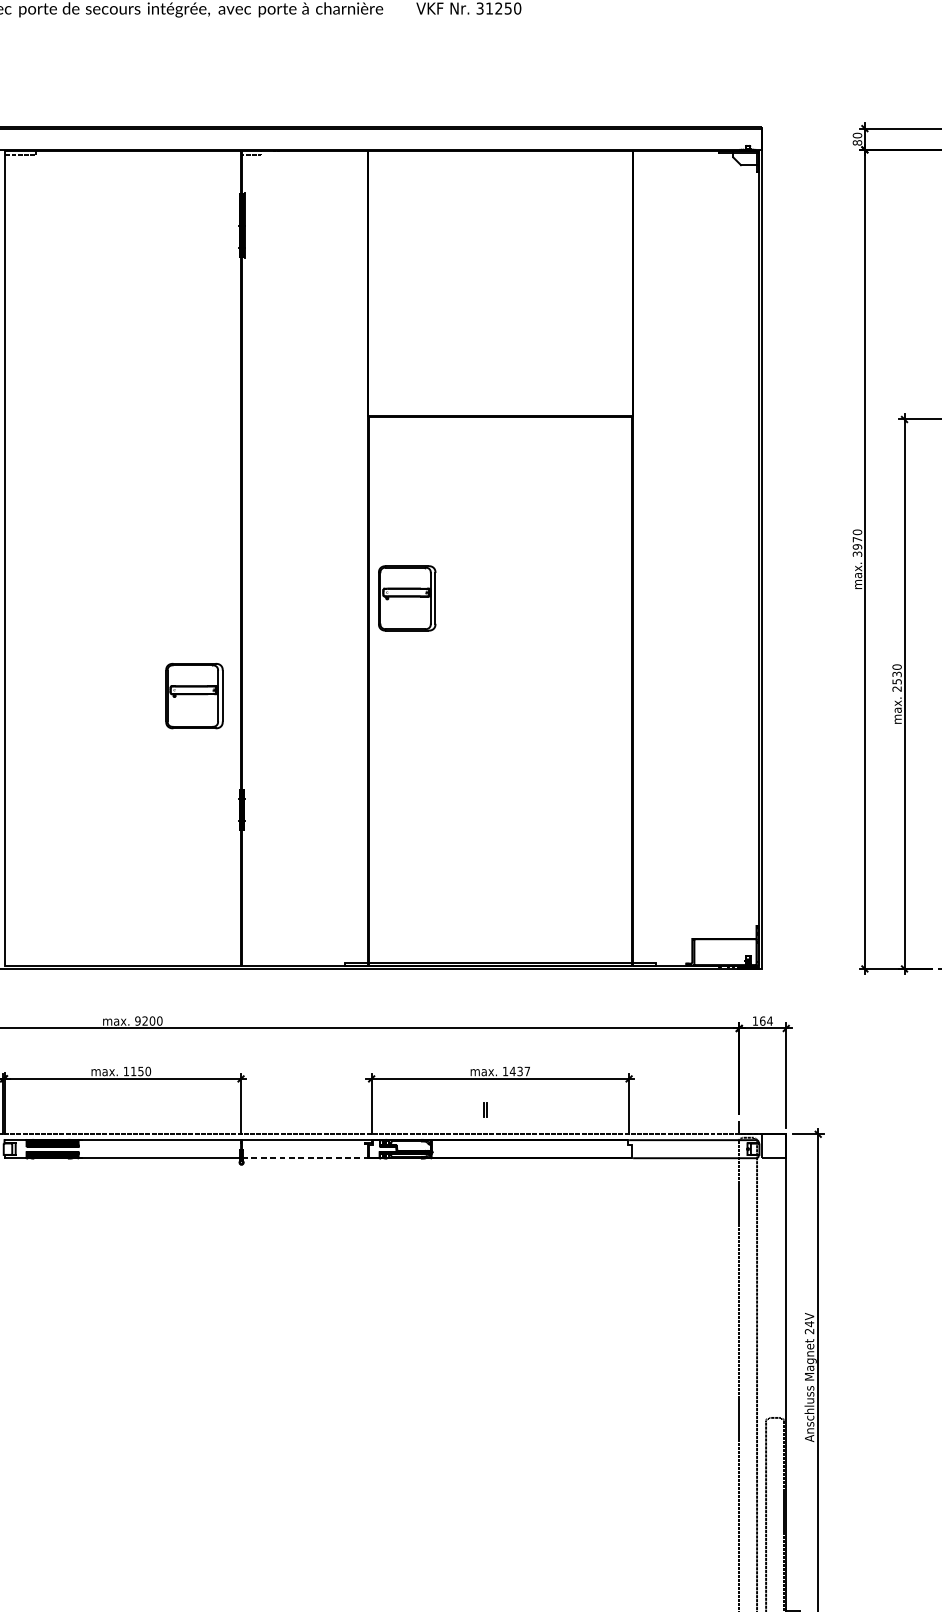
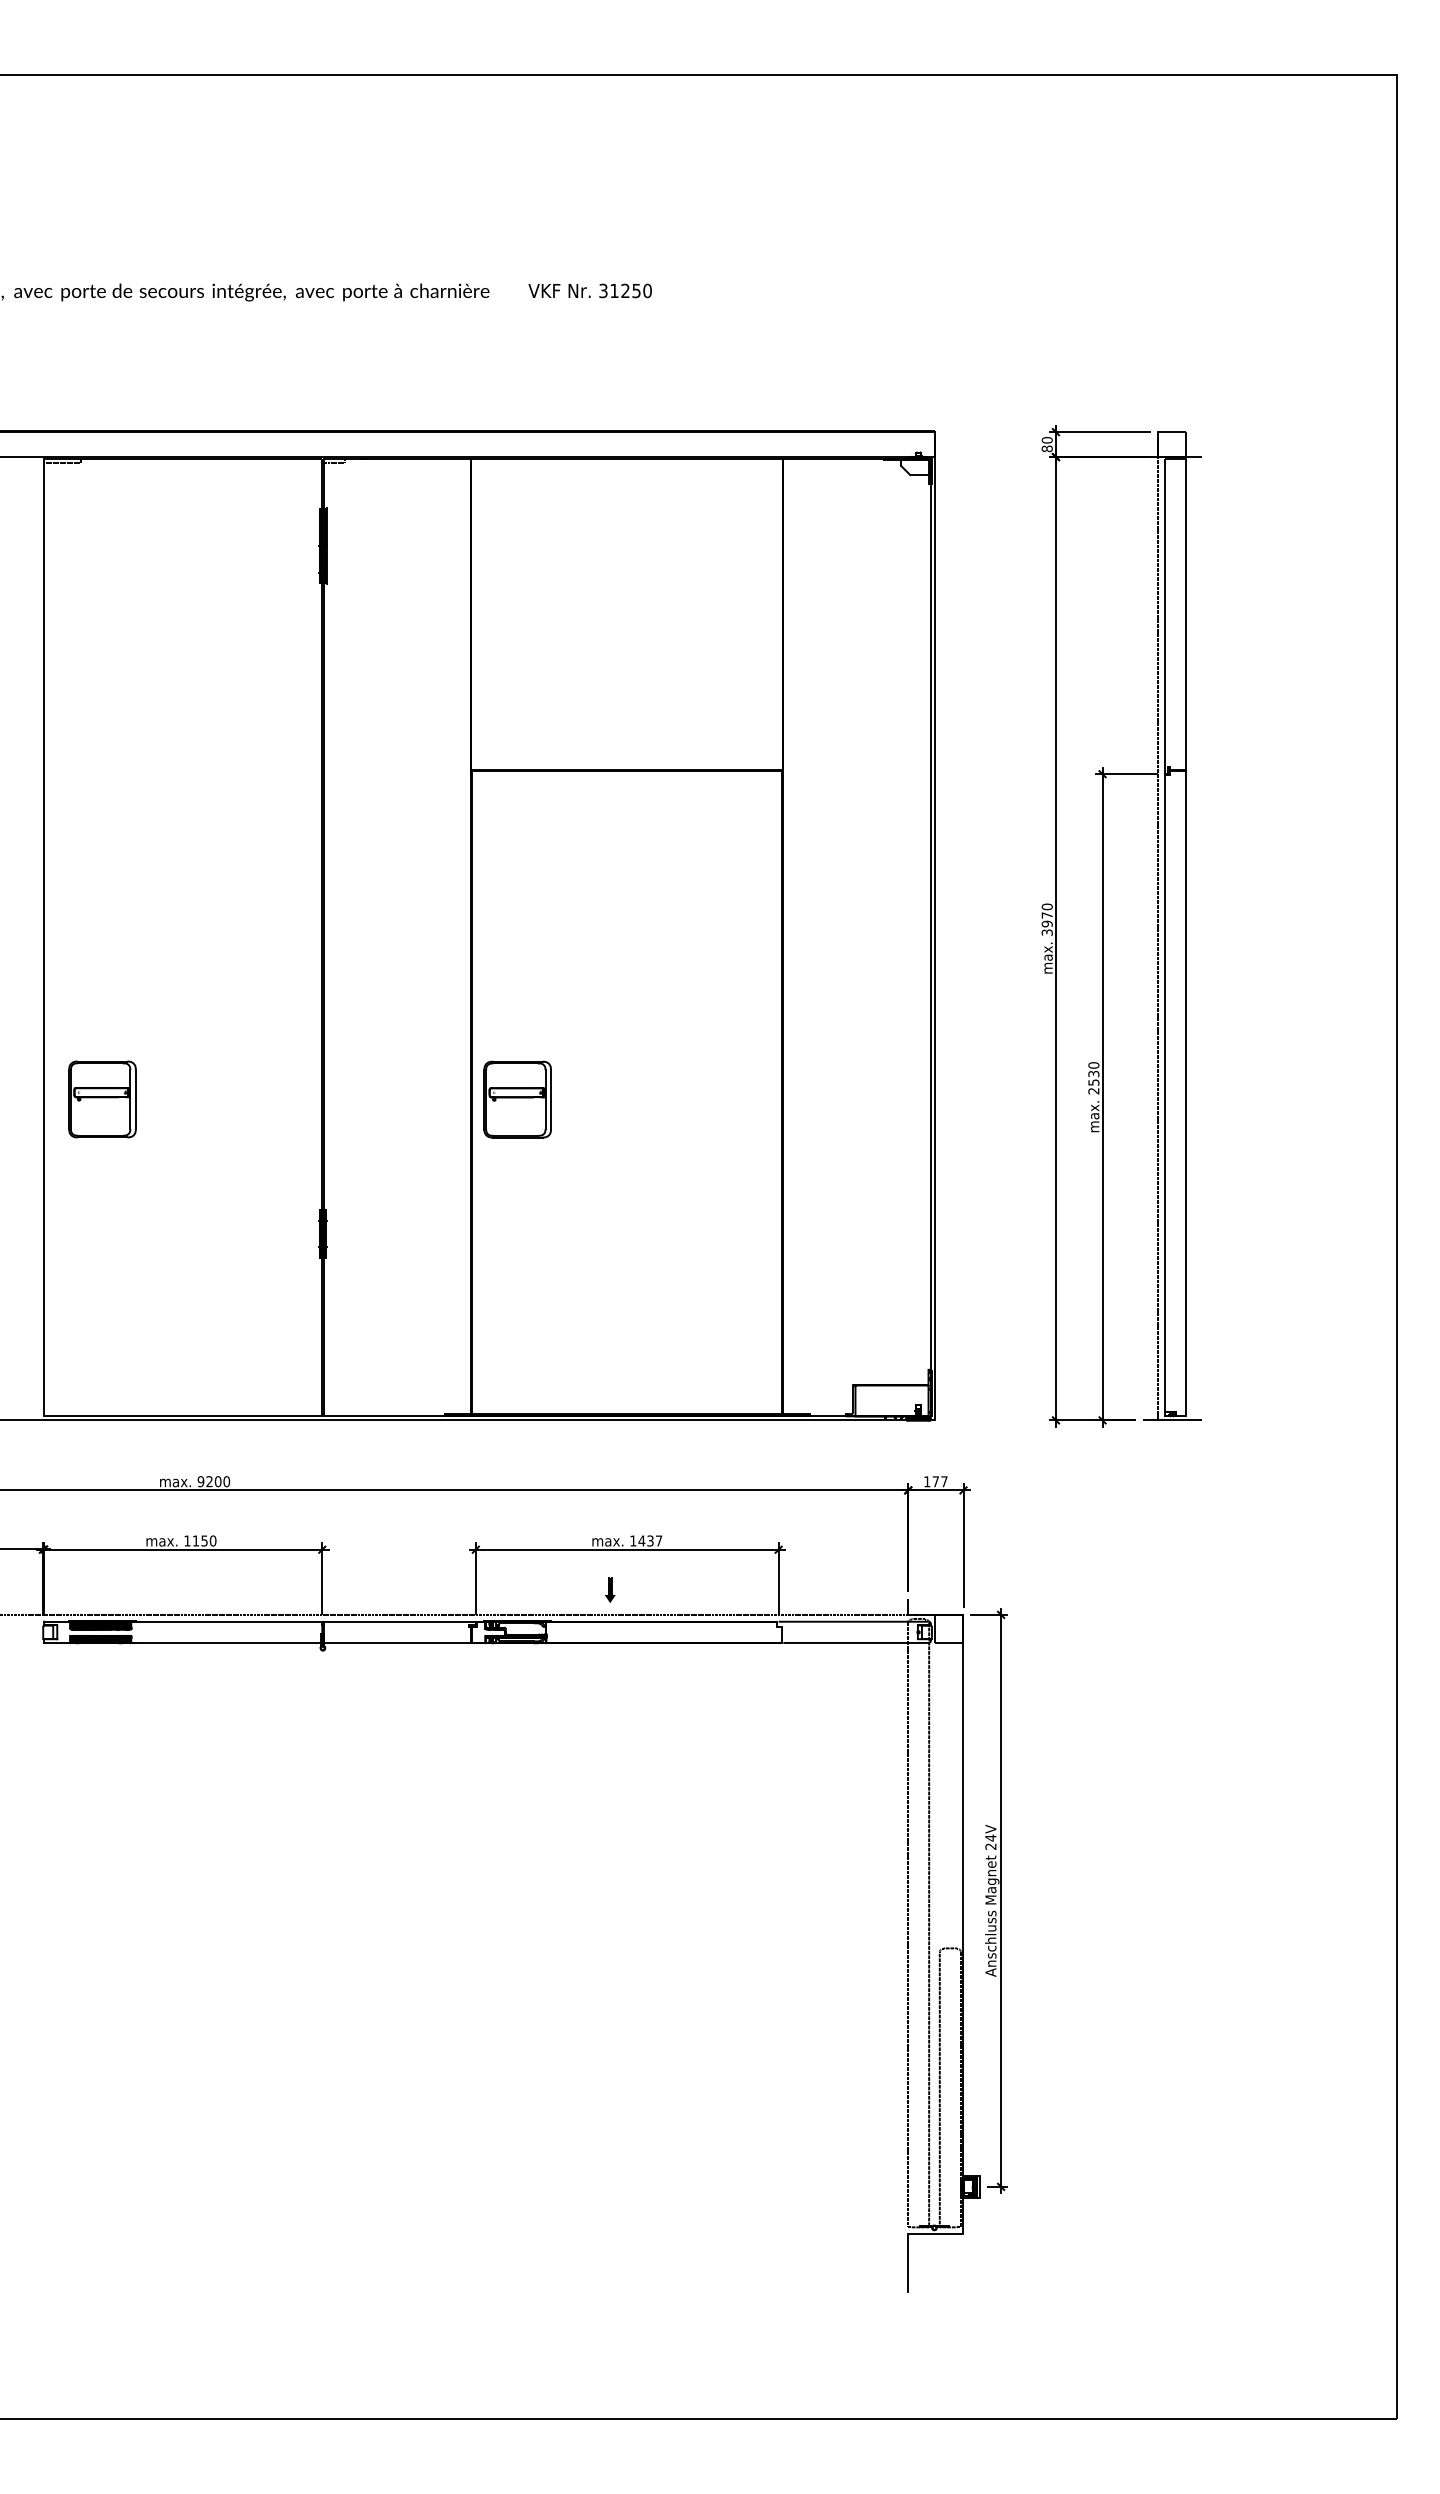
part: (407, 598) -> (517, 1099), moved
part: (194, 696) -> (102, 1099), moved
text: (765, 1020) -> (939, 1481), 164 -> 177
fill: (485, 1113) -> (609, 1590), added
line: (304, 1157) -> (397, 1642), dashed -> solid

